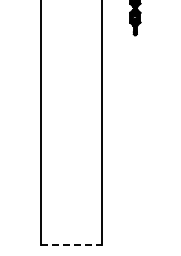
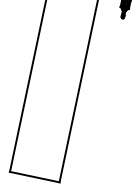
line: (71, 244) -> (35, 176), dashed -> solid

